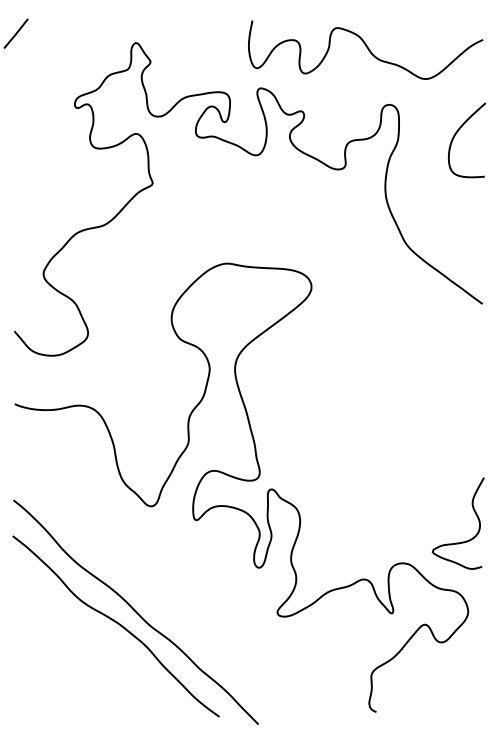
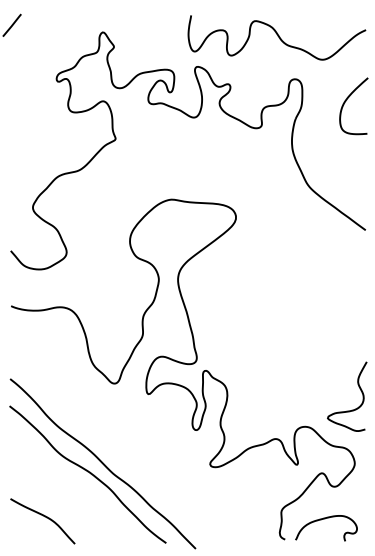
curve: (58, 682) -> (44, 517), added
curve: (429, 685) -> (325, 519), added

